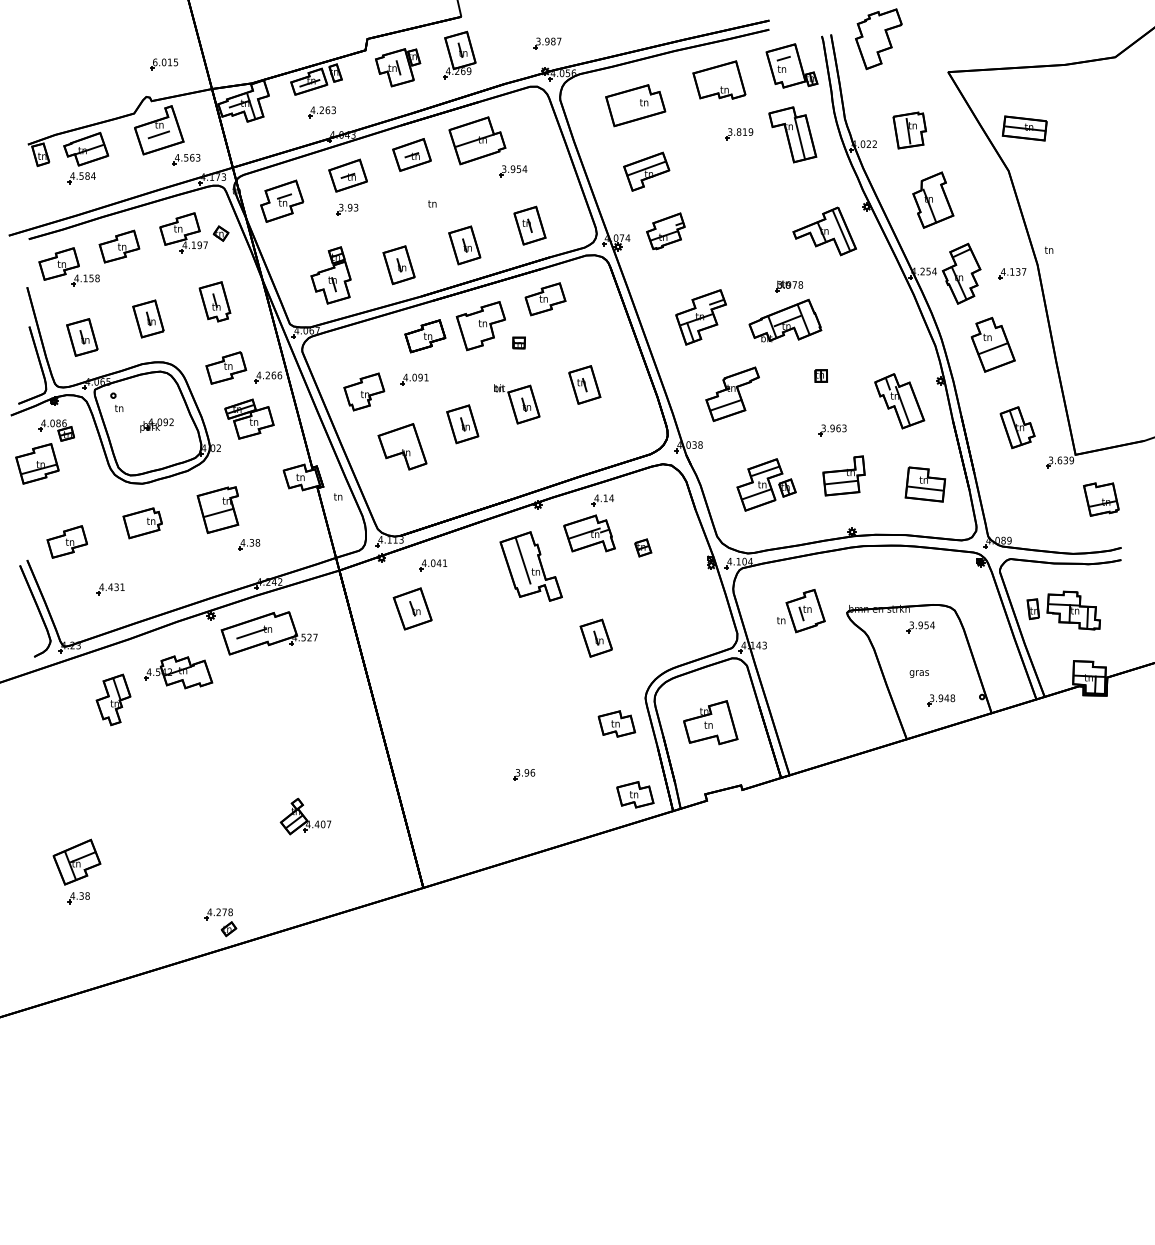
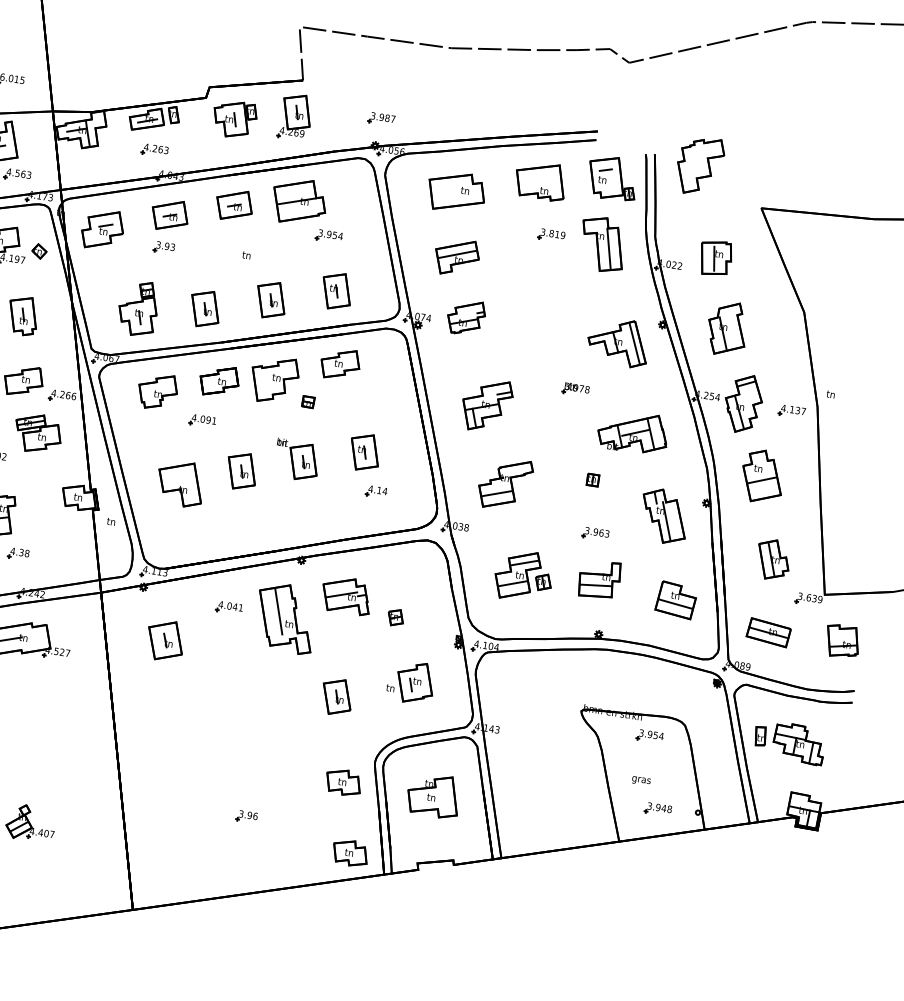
part: (1024, 128) -> (768, 632), moved
part: (785, 320) -> (633, 432), moved
part: (364, 391) -> (158, 391), moved
part: (602, 500) -> (375, 492), moved
part: (433, 565) -> (229, 608), moved
part: (801, 611) -> (411, 682), moved

